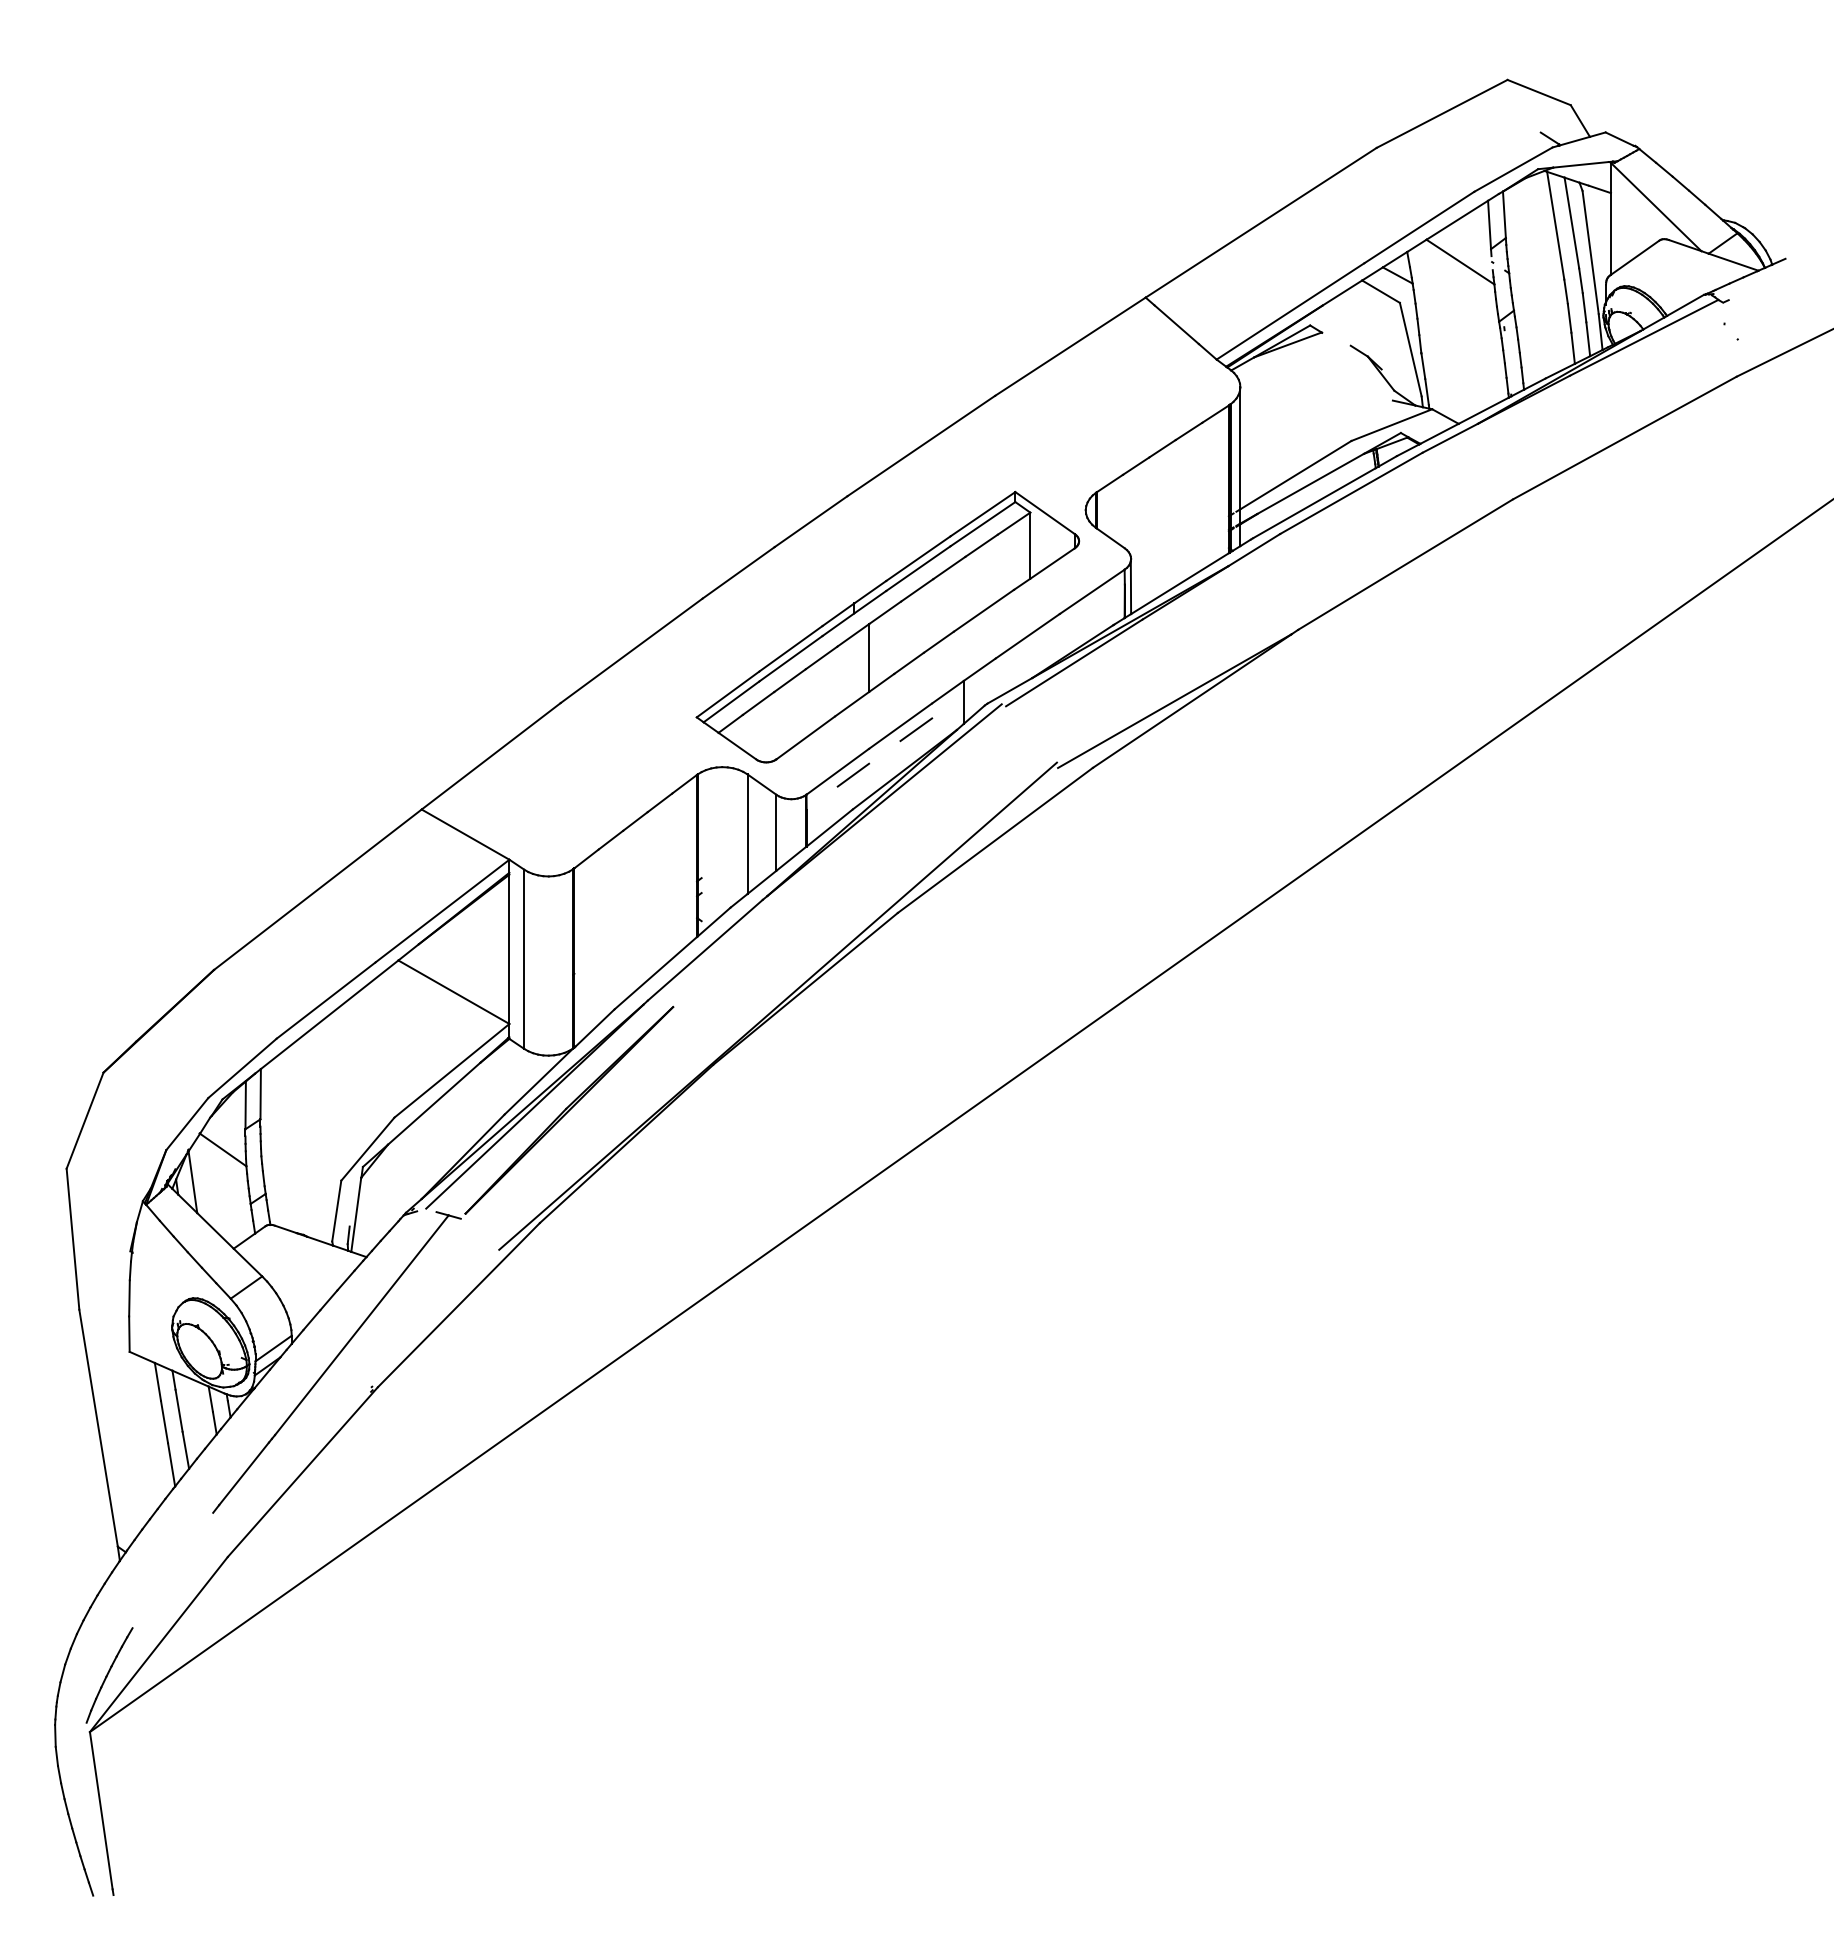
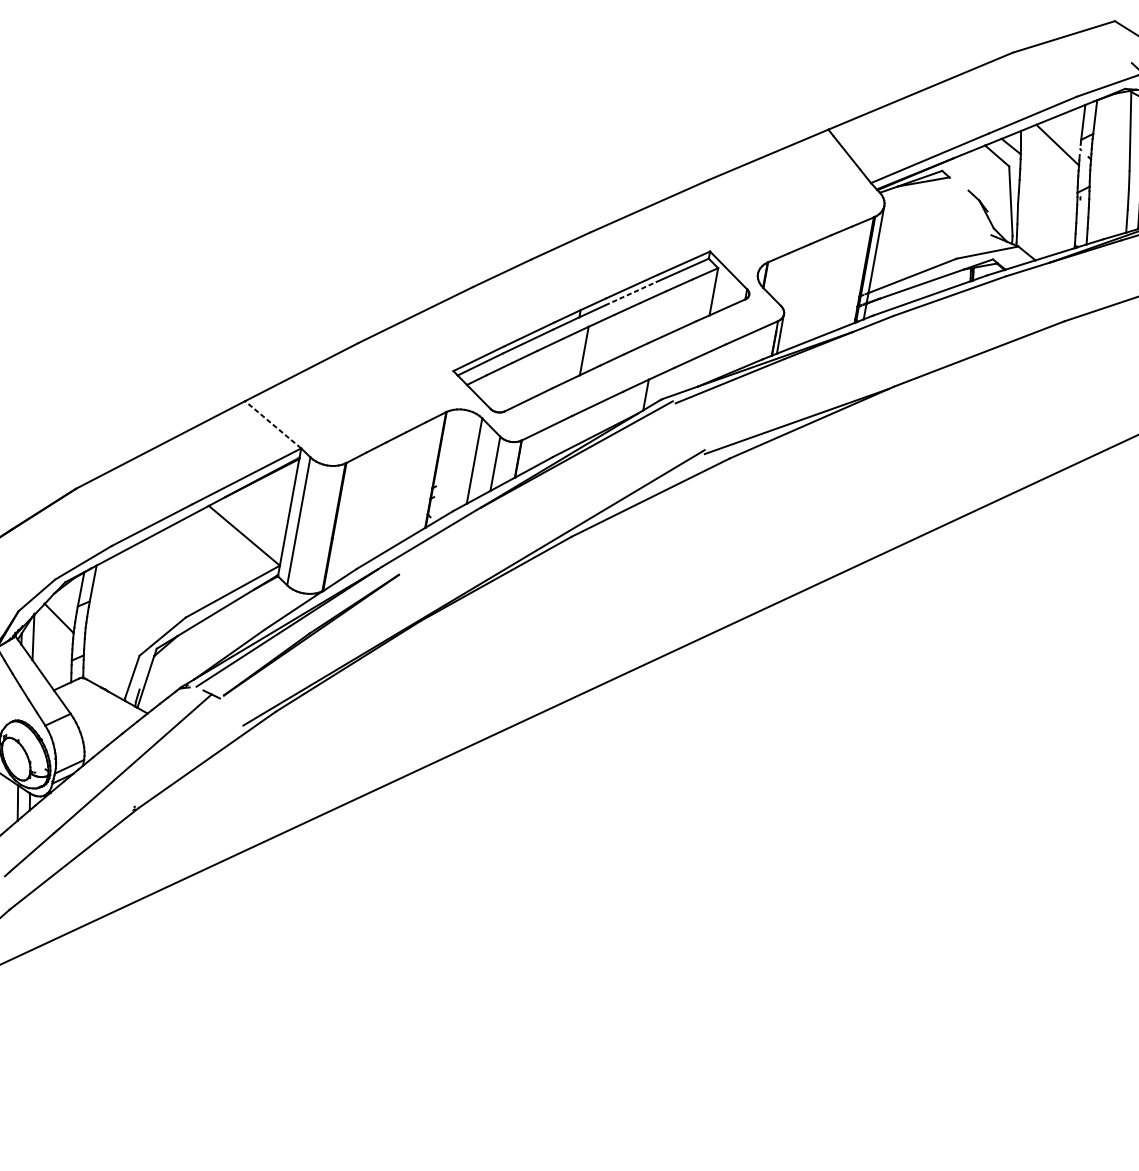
line: (918, 568) -> (631, 293), solid -> dashed
line: (916, 729) -> (608, 408), removed
line: (853, 774) -> (557, 432), removed
line: (465, 834) -> (273, 424), solid -> dashed

